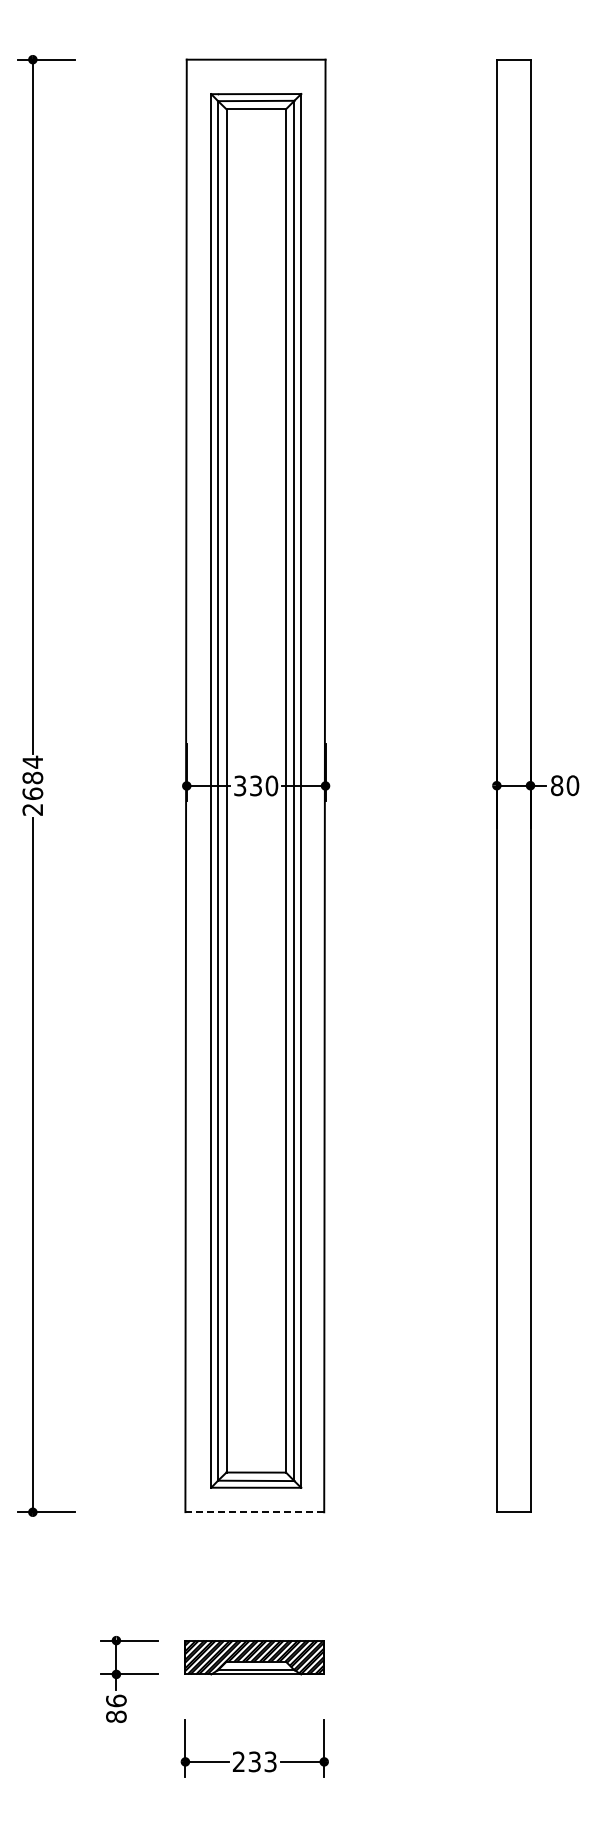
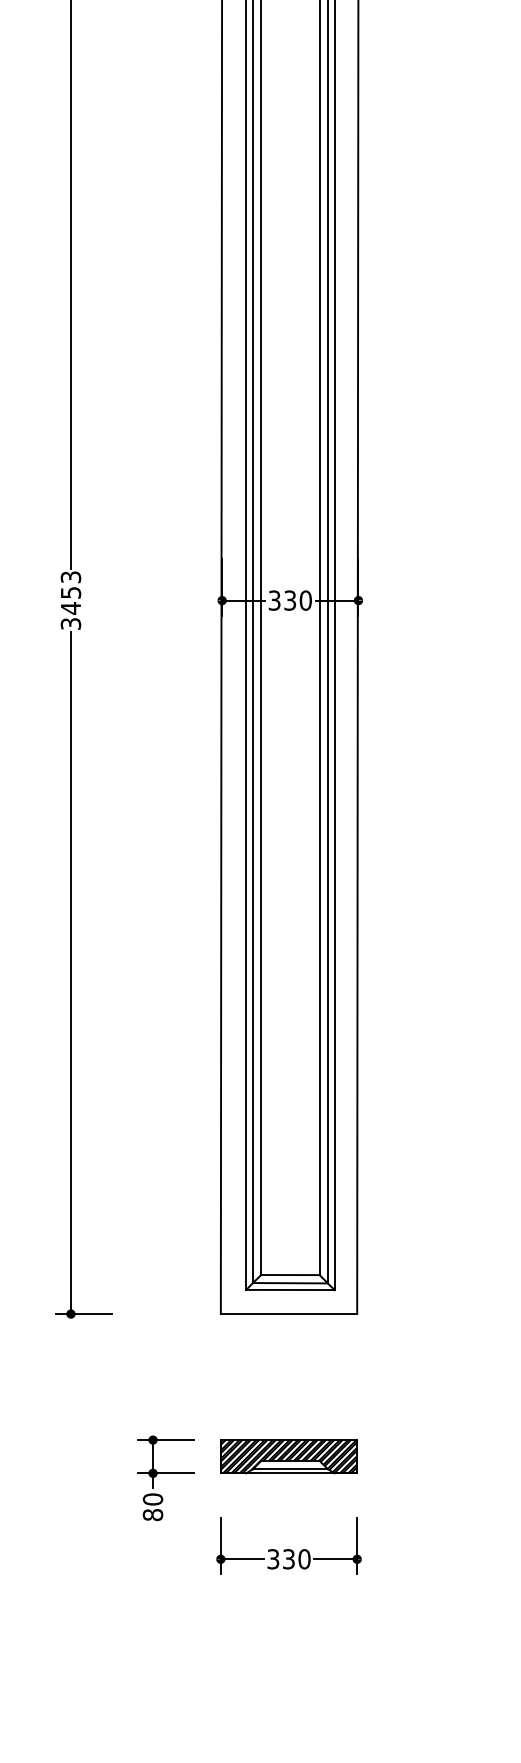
text: (32, 785) -> (70, 600), 2684 -> 3453
line: (255, 1512) -> (289, 1314), dashed -> solid
text: (116, 1700) -> (153, 1498), 86 -> 80
text: (254, 1761) -> (288, 1558), 233 -> 330

